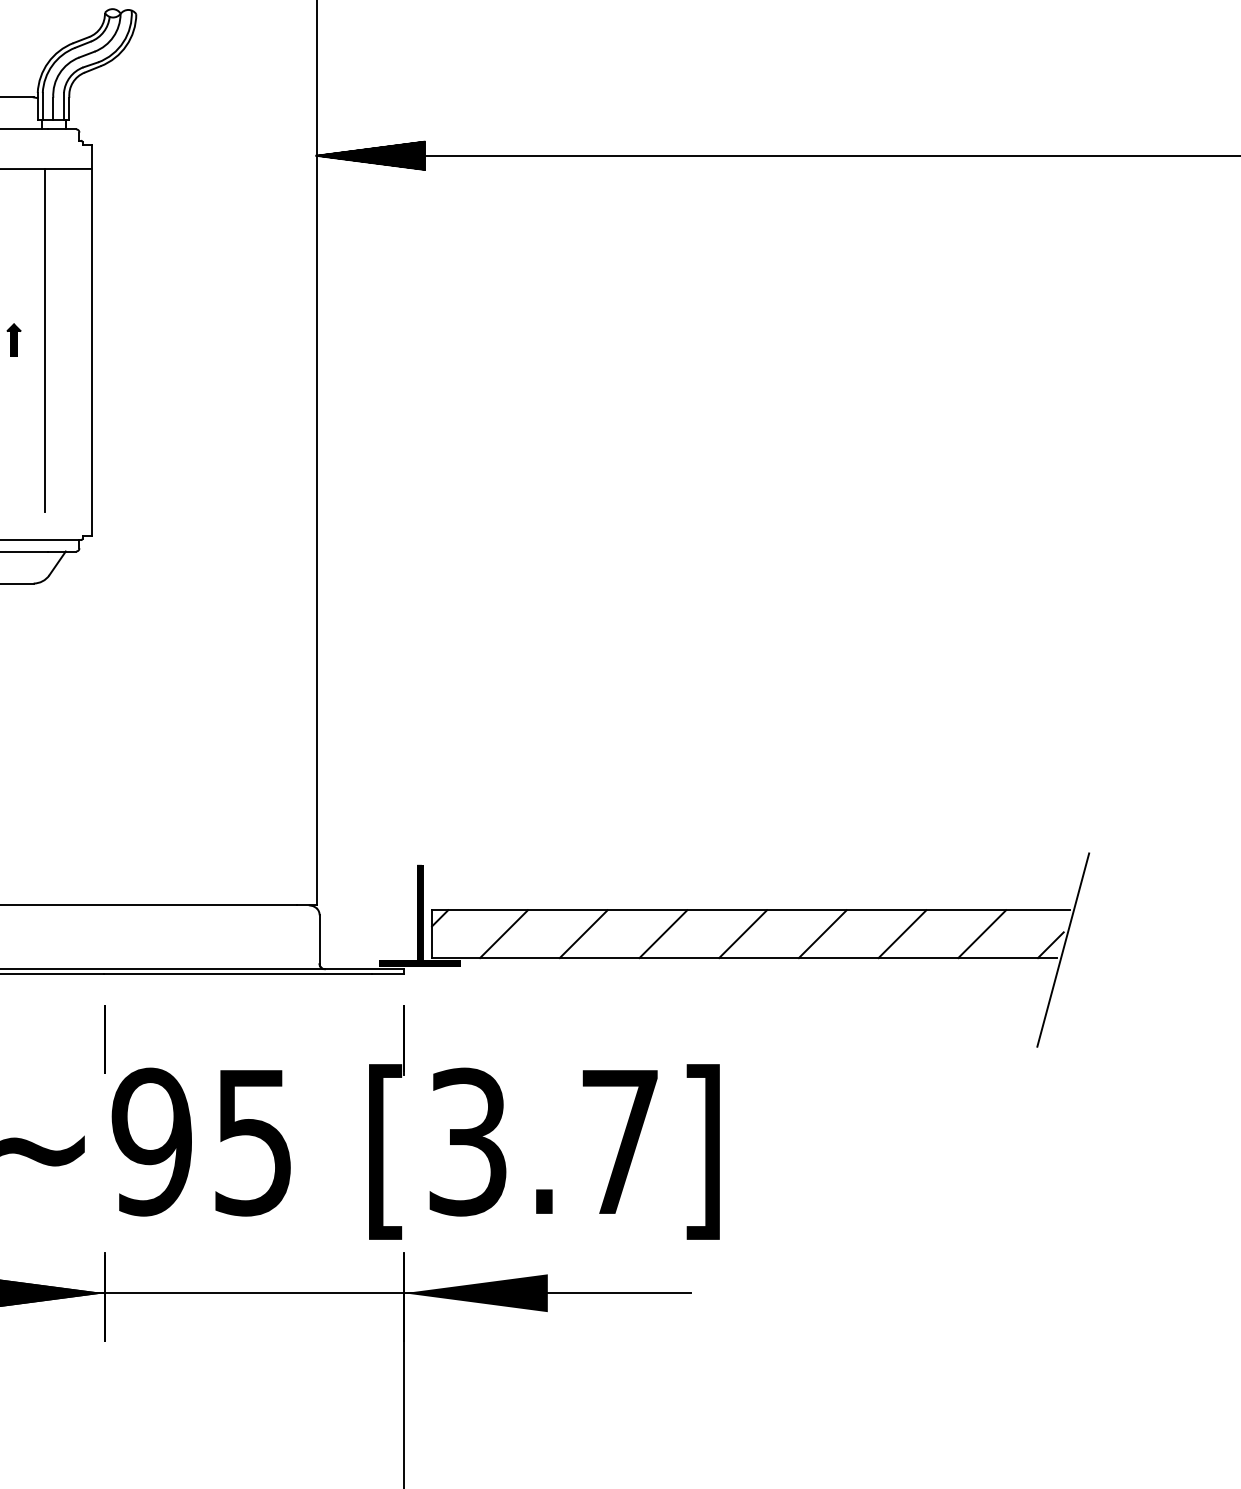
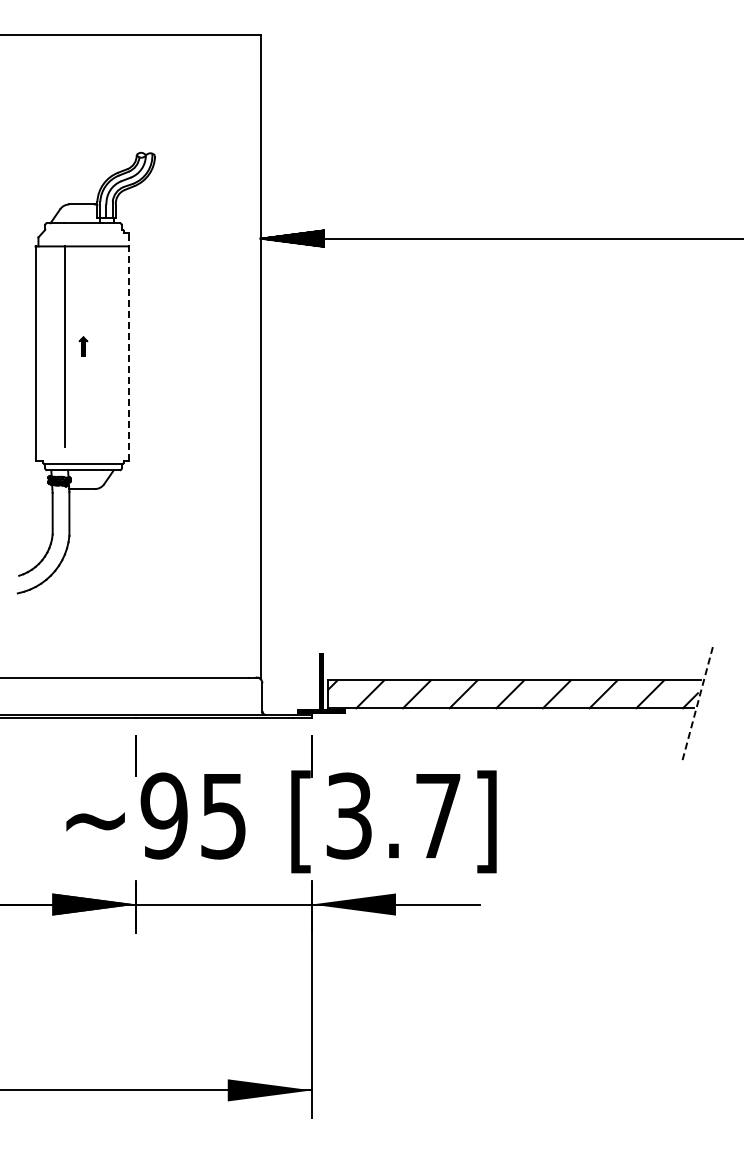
line: (44, 339) -> (101, 346), removed
line: (90, 339) -> (128, 346), solid -> dashed
line: (1062, 949) -> (697, 703), solid -> dashed

